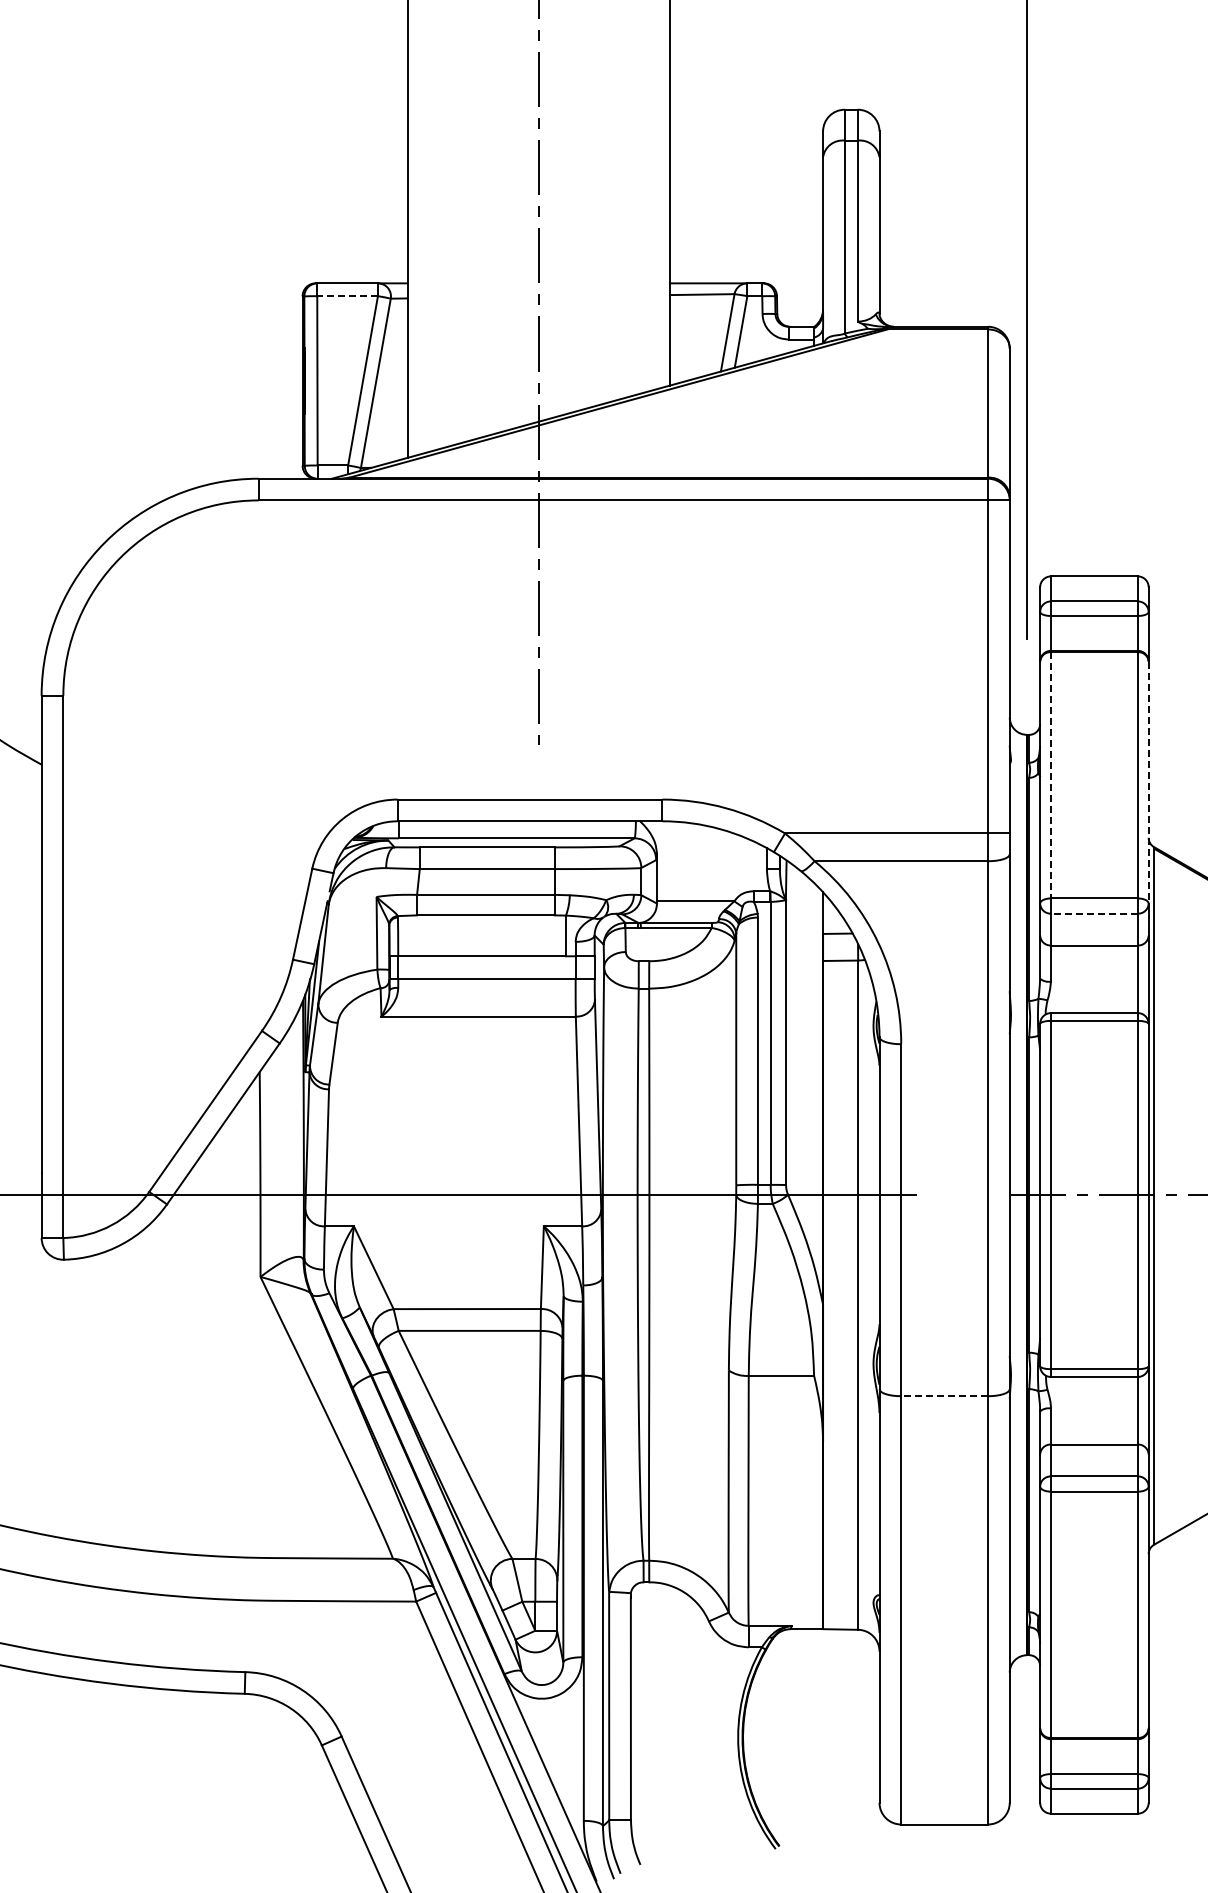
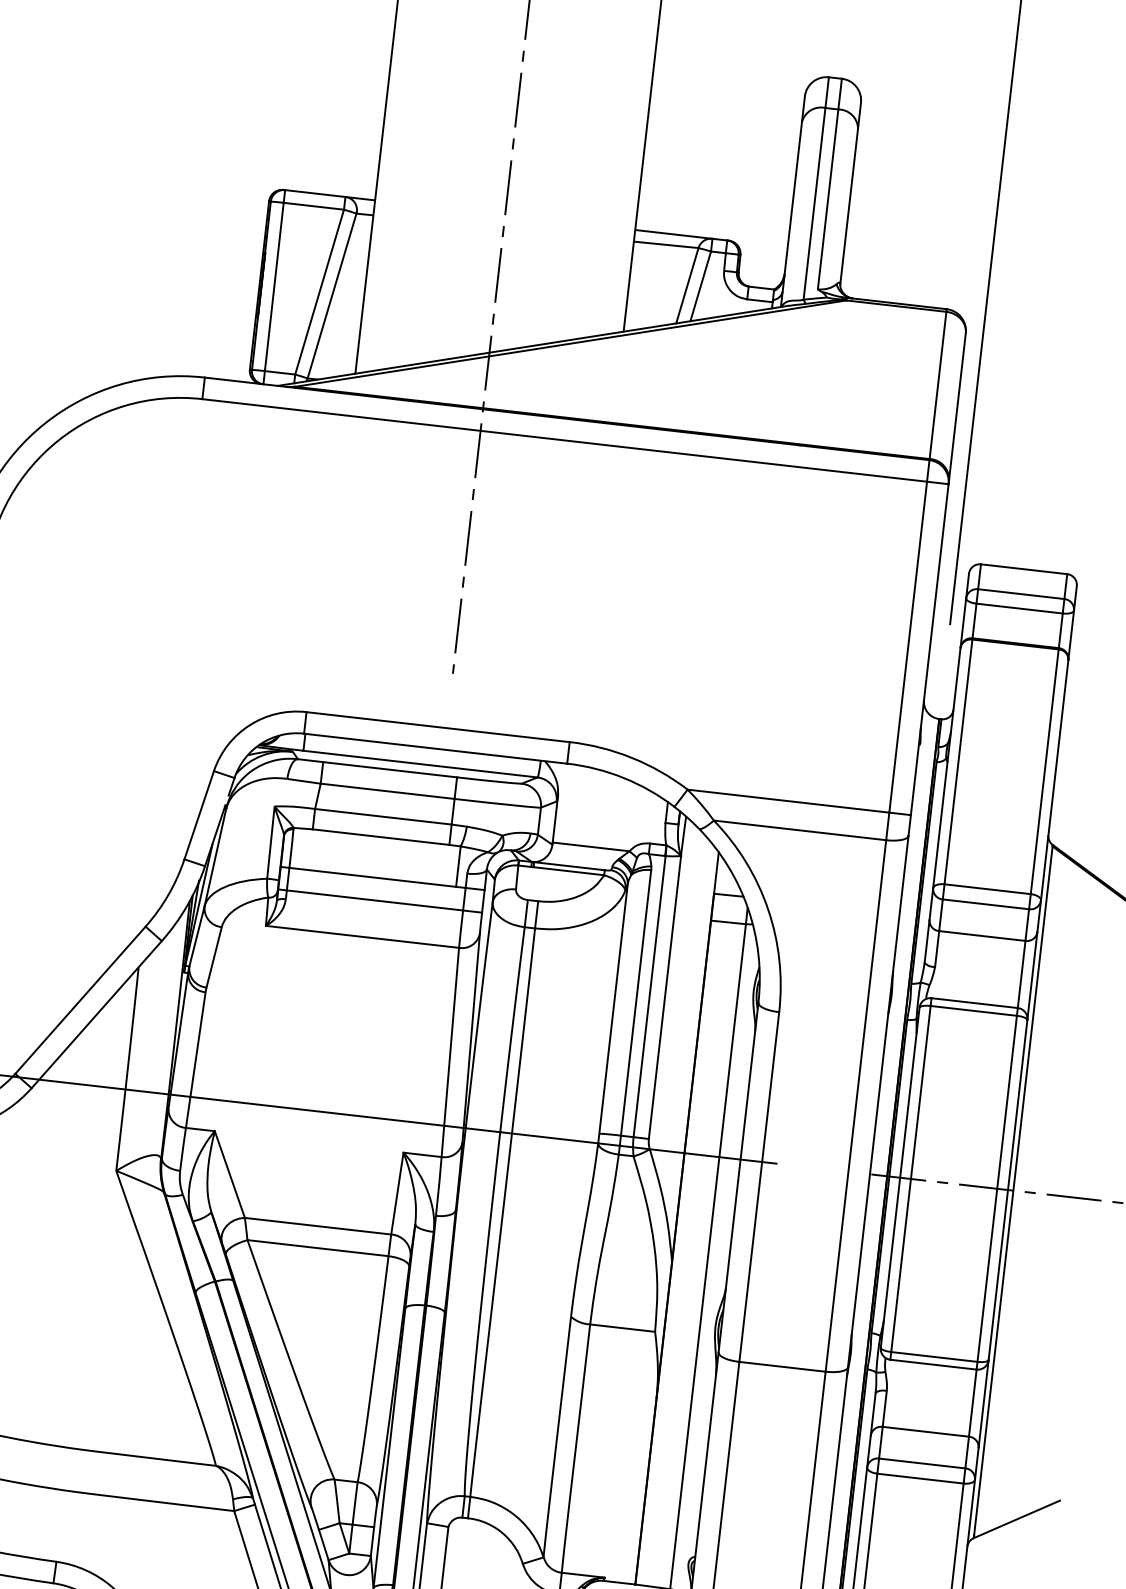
line: (347, 296) -> (313, 206), dashed -> solid
line: (1050, 775) -> (957, 762), dashed -> solid
line: (1148, 782) -> (1054, 780), dashed -> solid
line: (1093, 913) -> (985, 904), dashed -> solid
line: (944, 1396) -> (782, 1367), dashed -> solid

